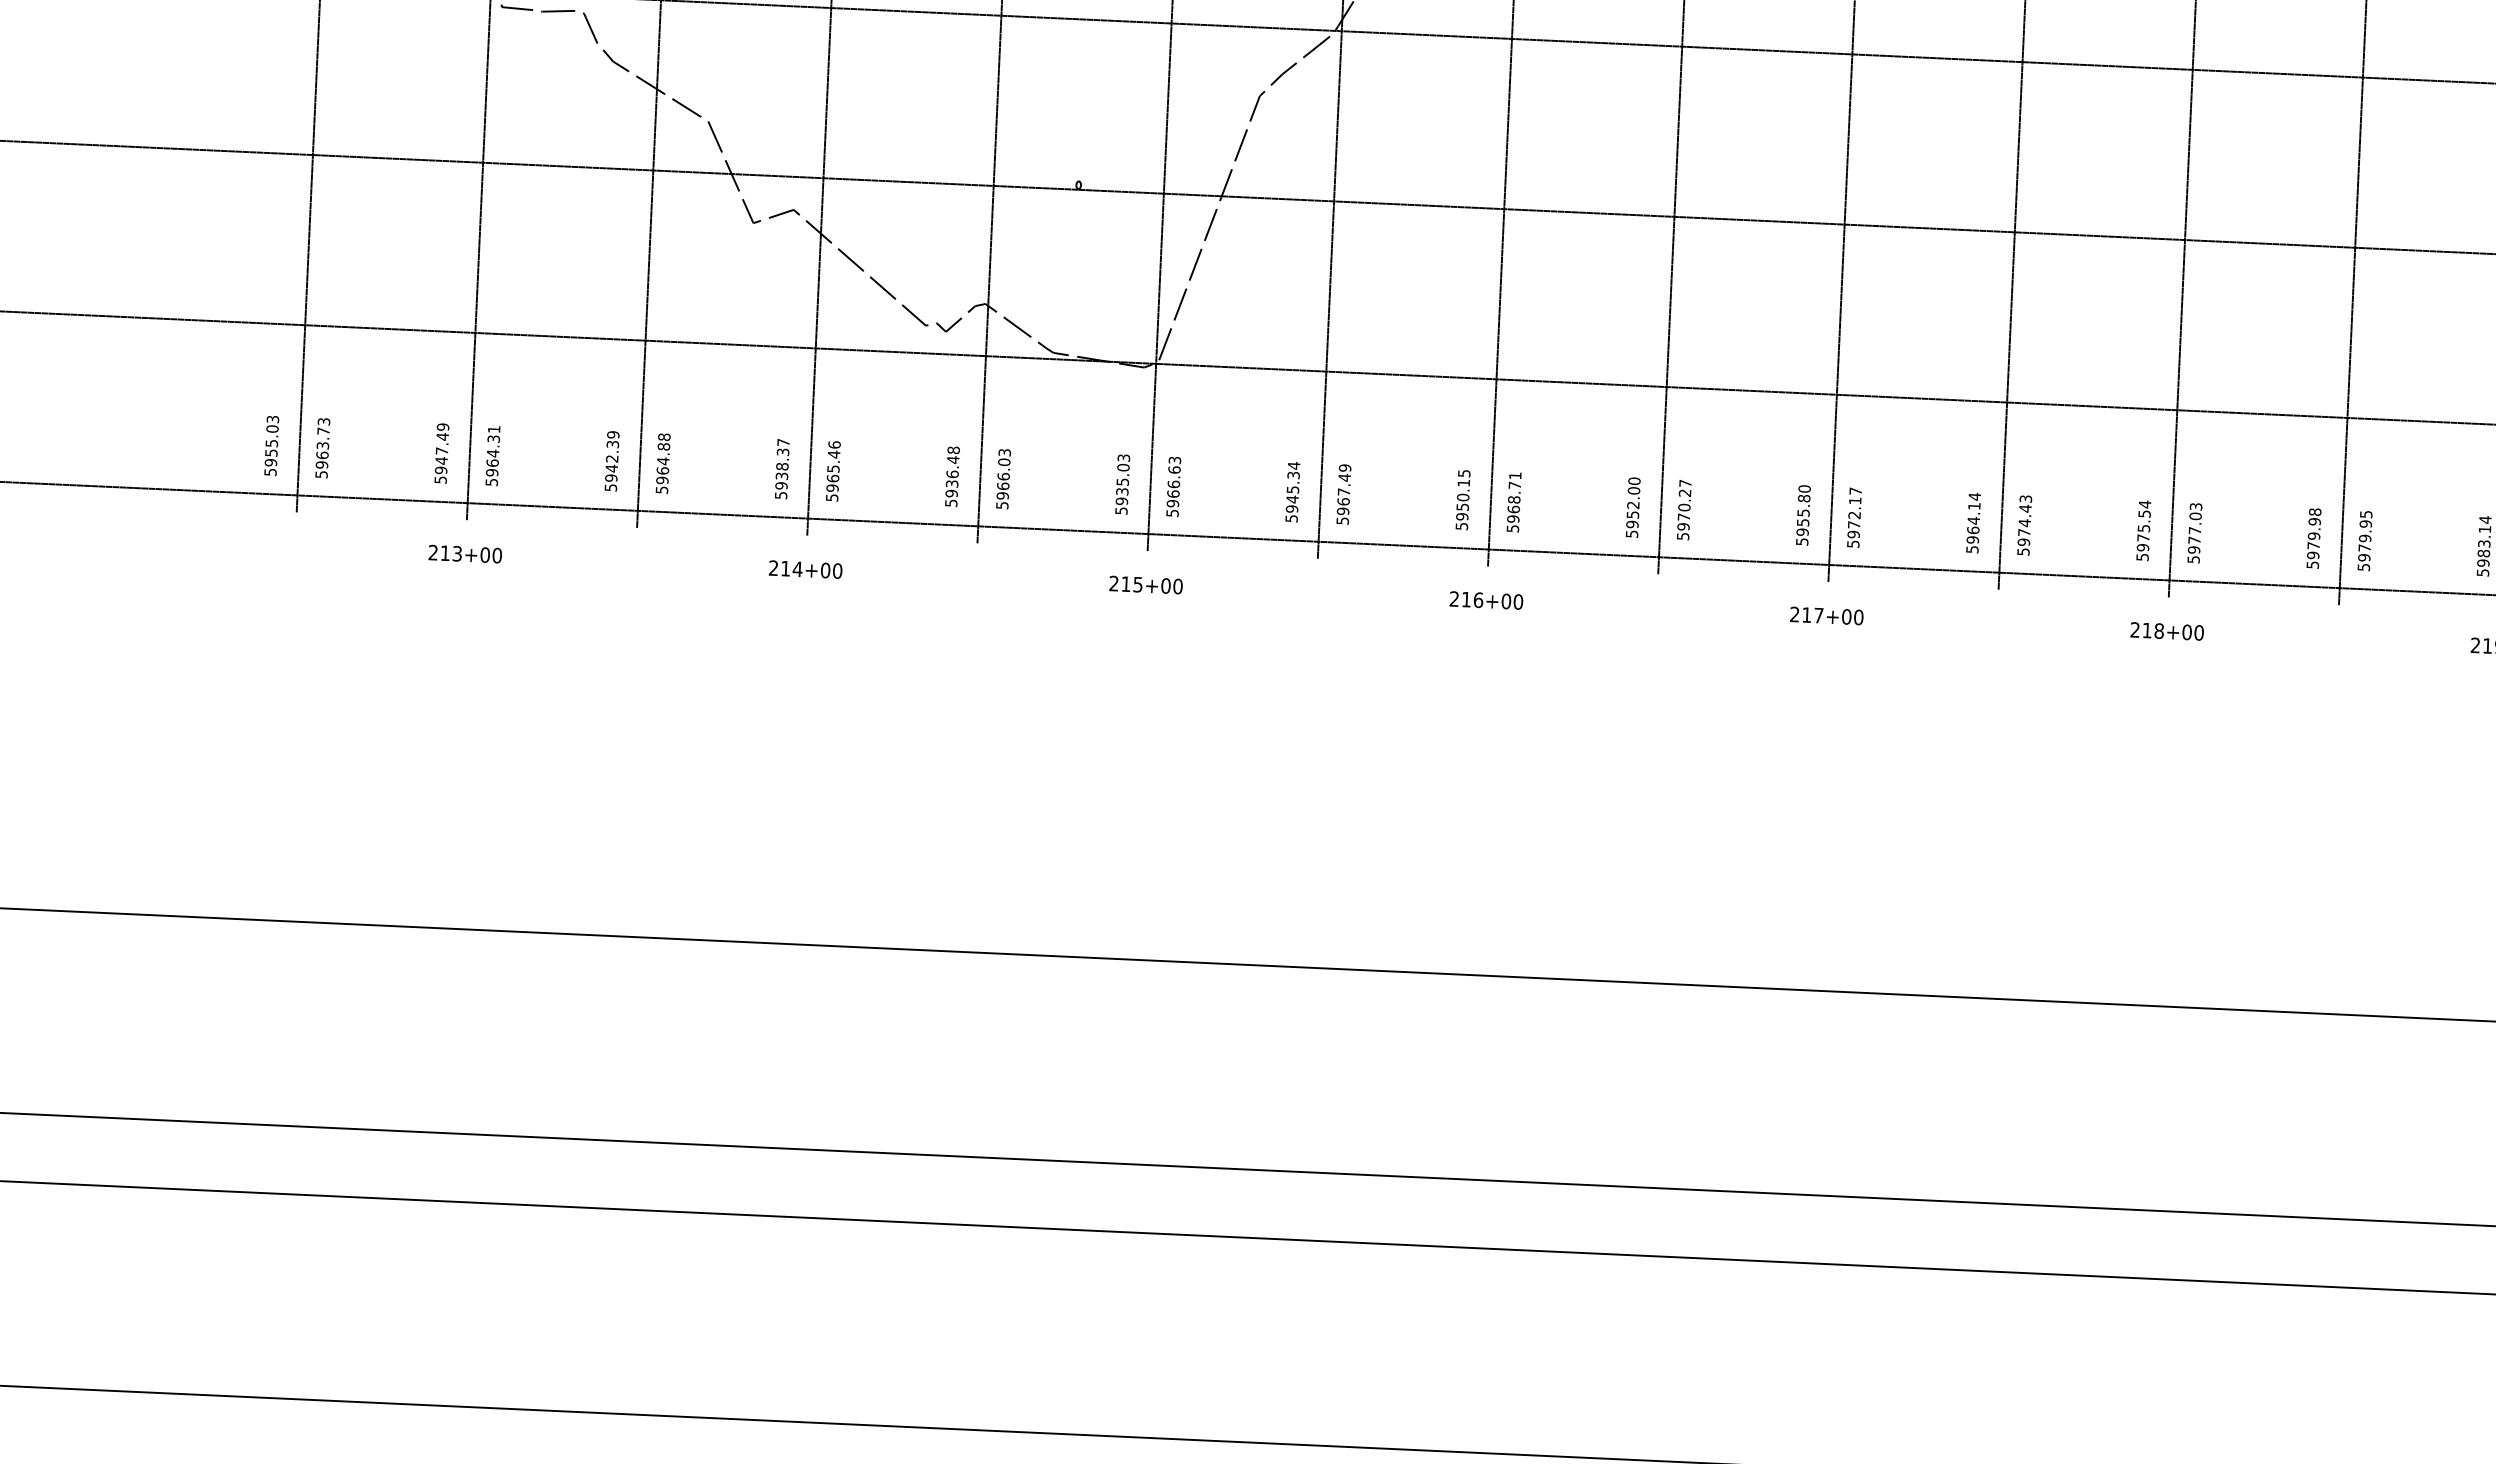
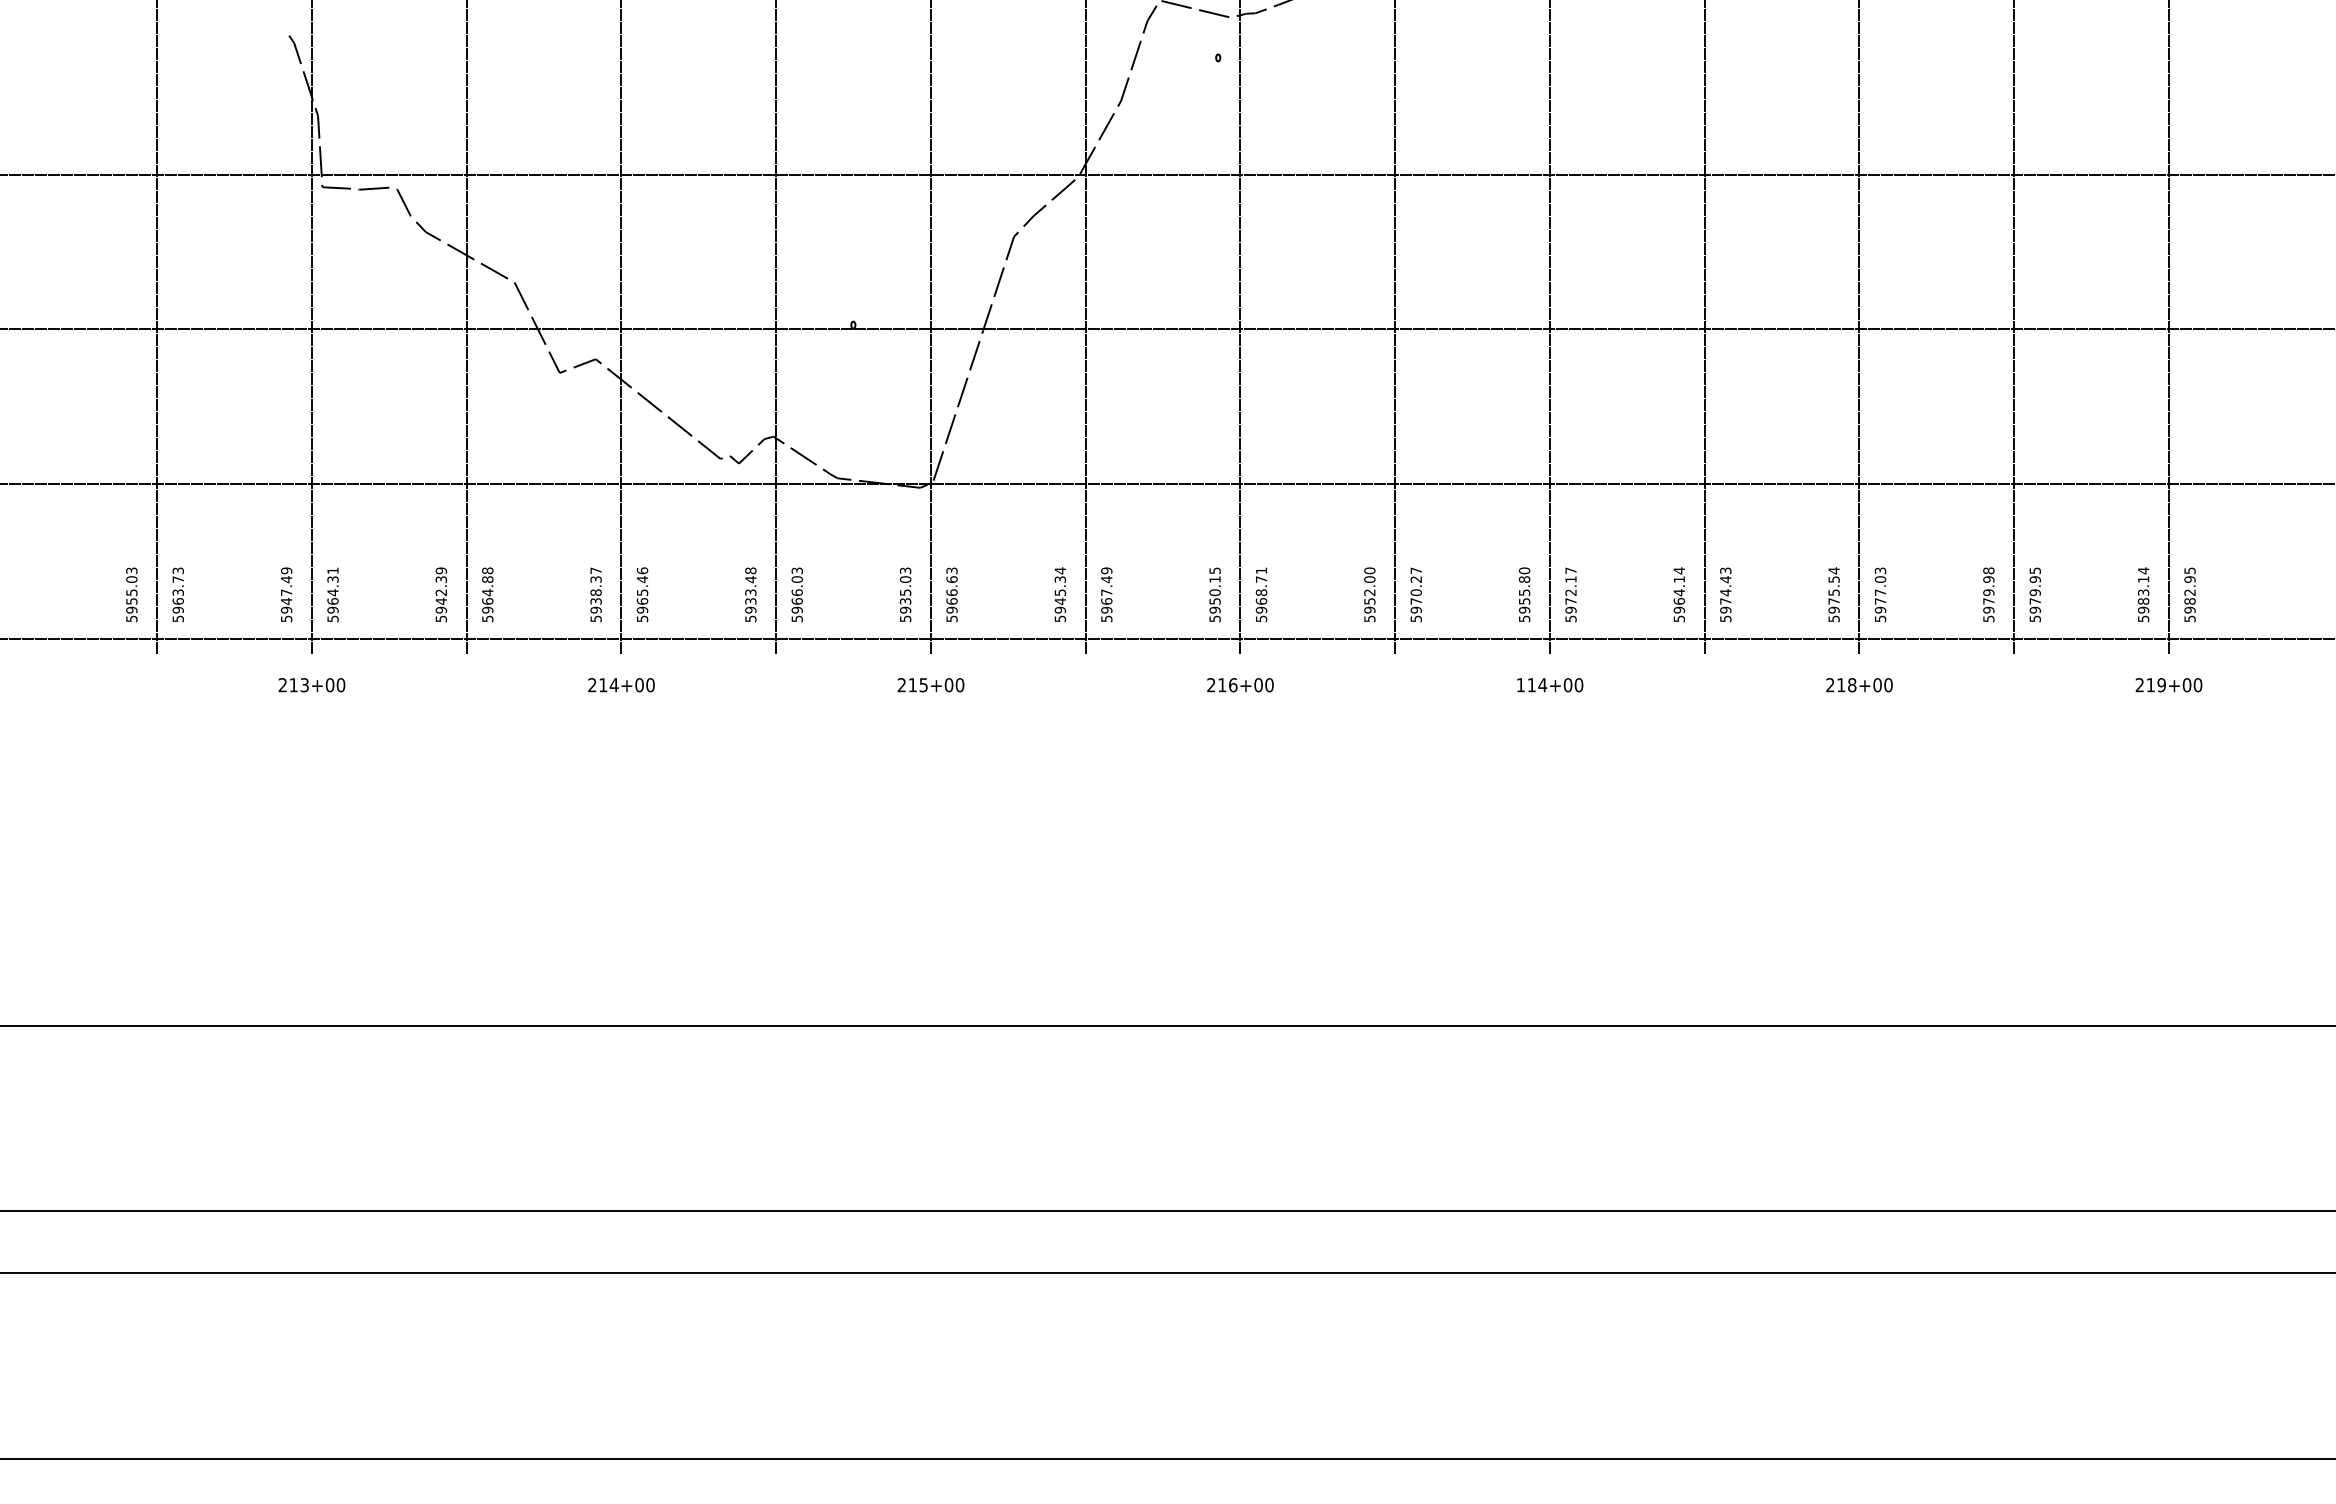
text: (952, 474) -> (750, 592), 5936.48 -> 5933.48
text: (1806, 615) -> (1531, 685), 217+00 -> 114+00

